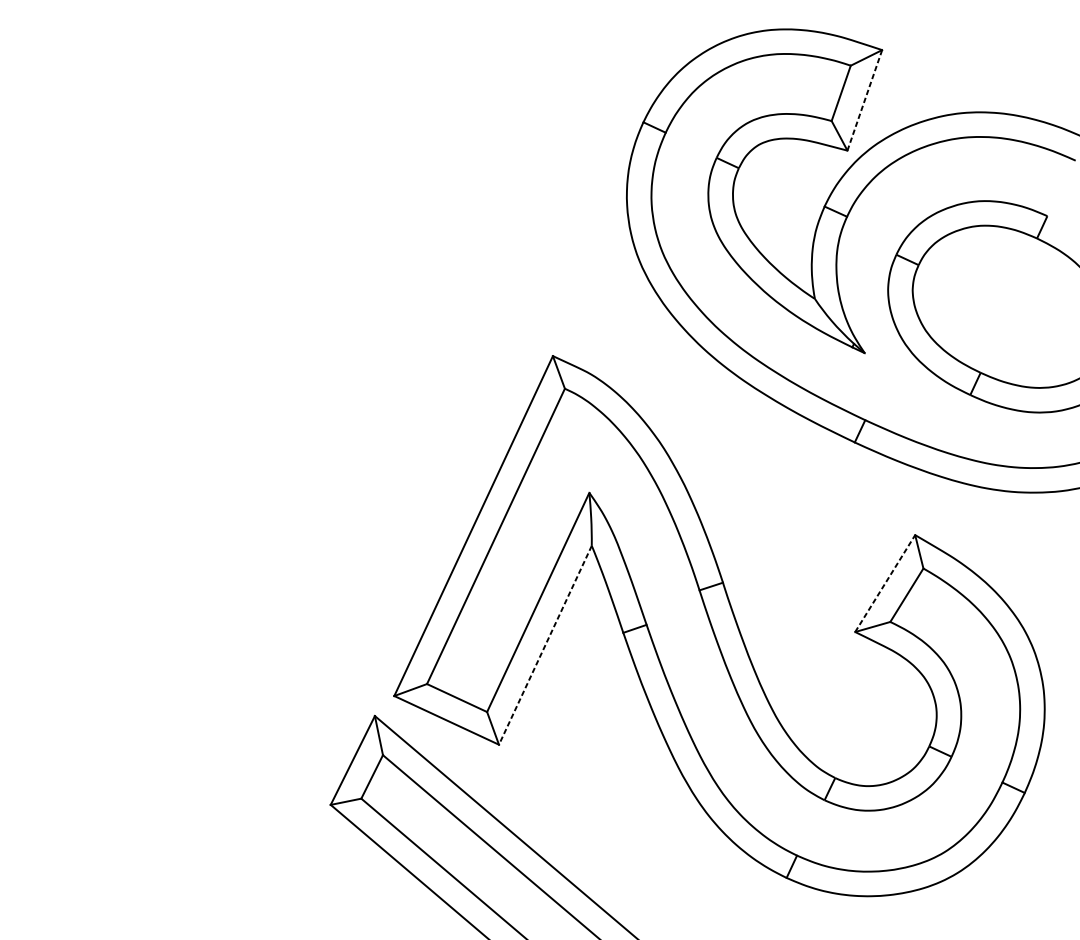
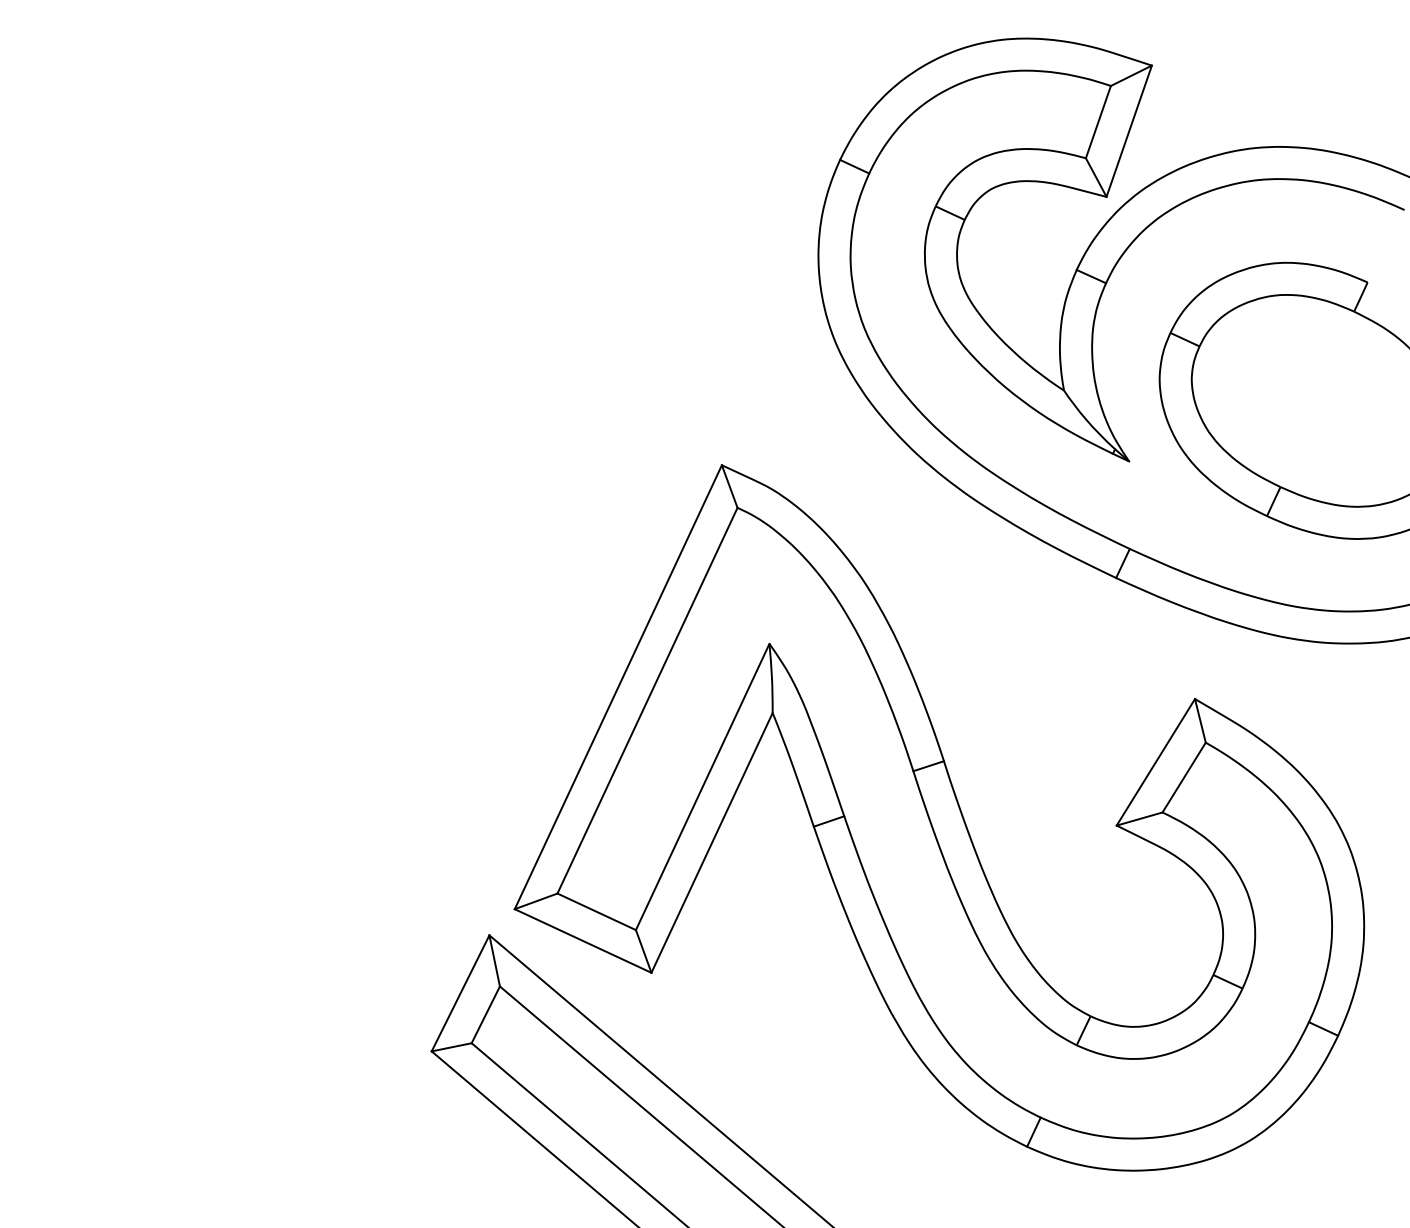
line: (865, 100) -> (1129, 131), dashed -> solid
line: (885, 582) -> (1156, 761), dashed -> solid
line: (544, 645) -> (711, 843), dashed -> solid

